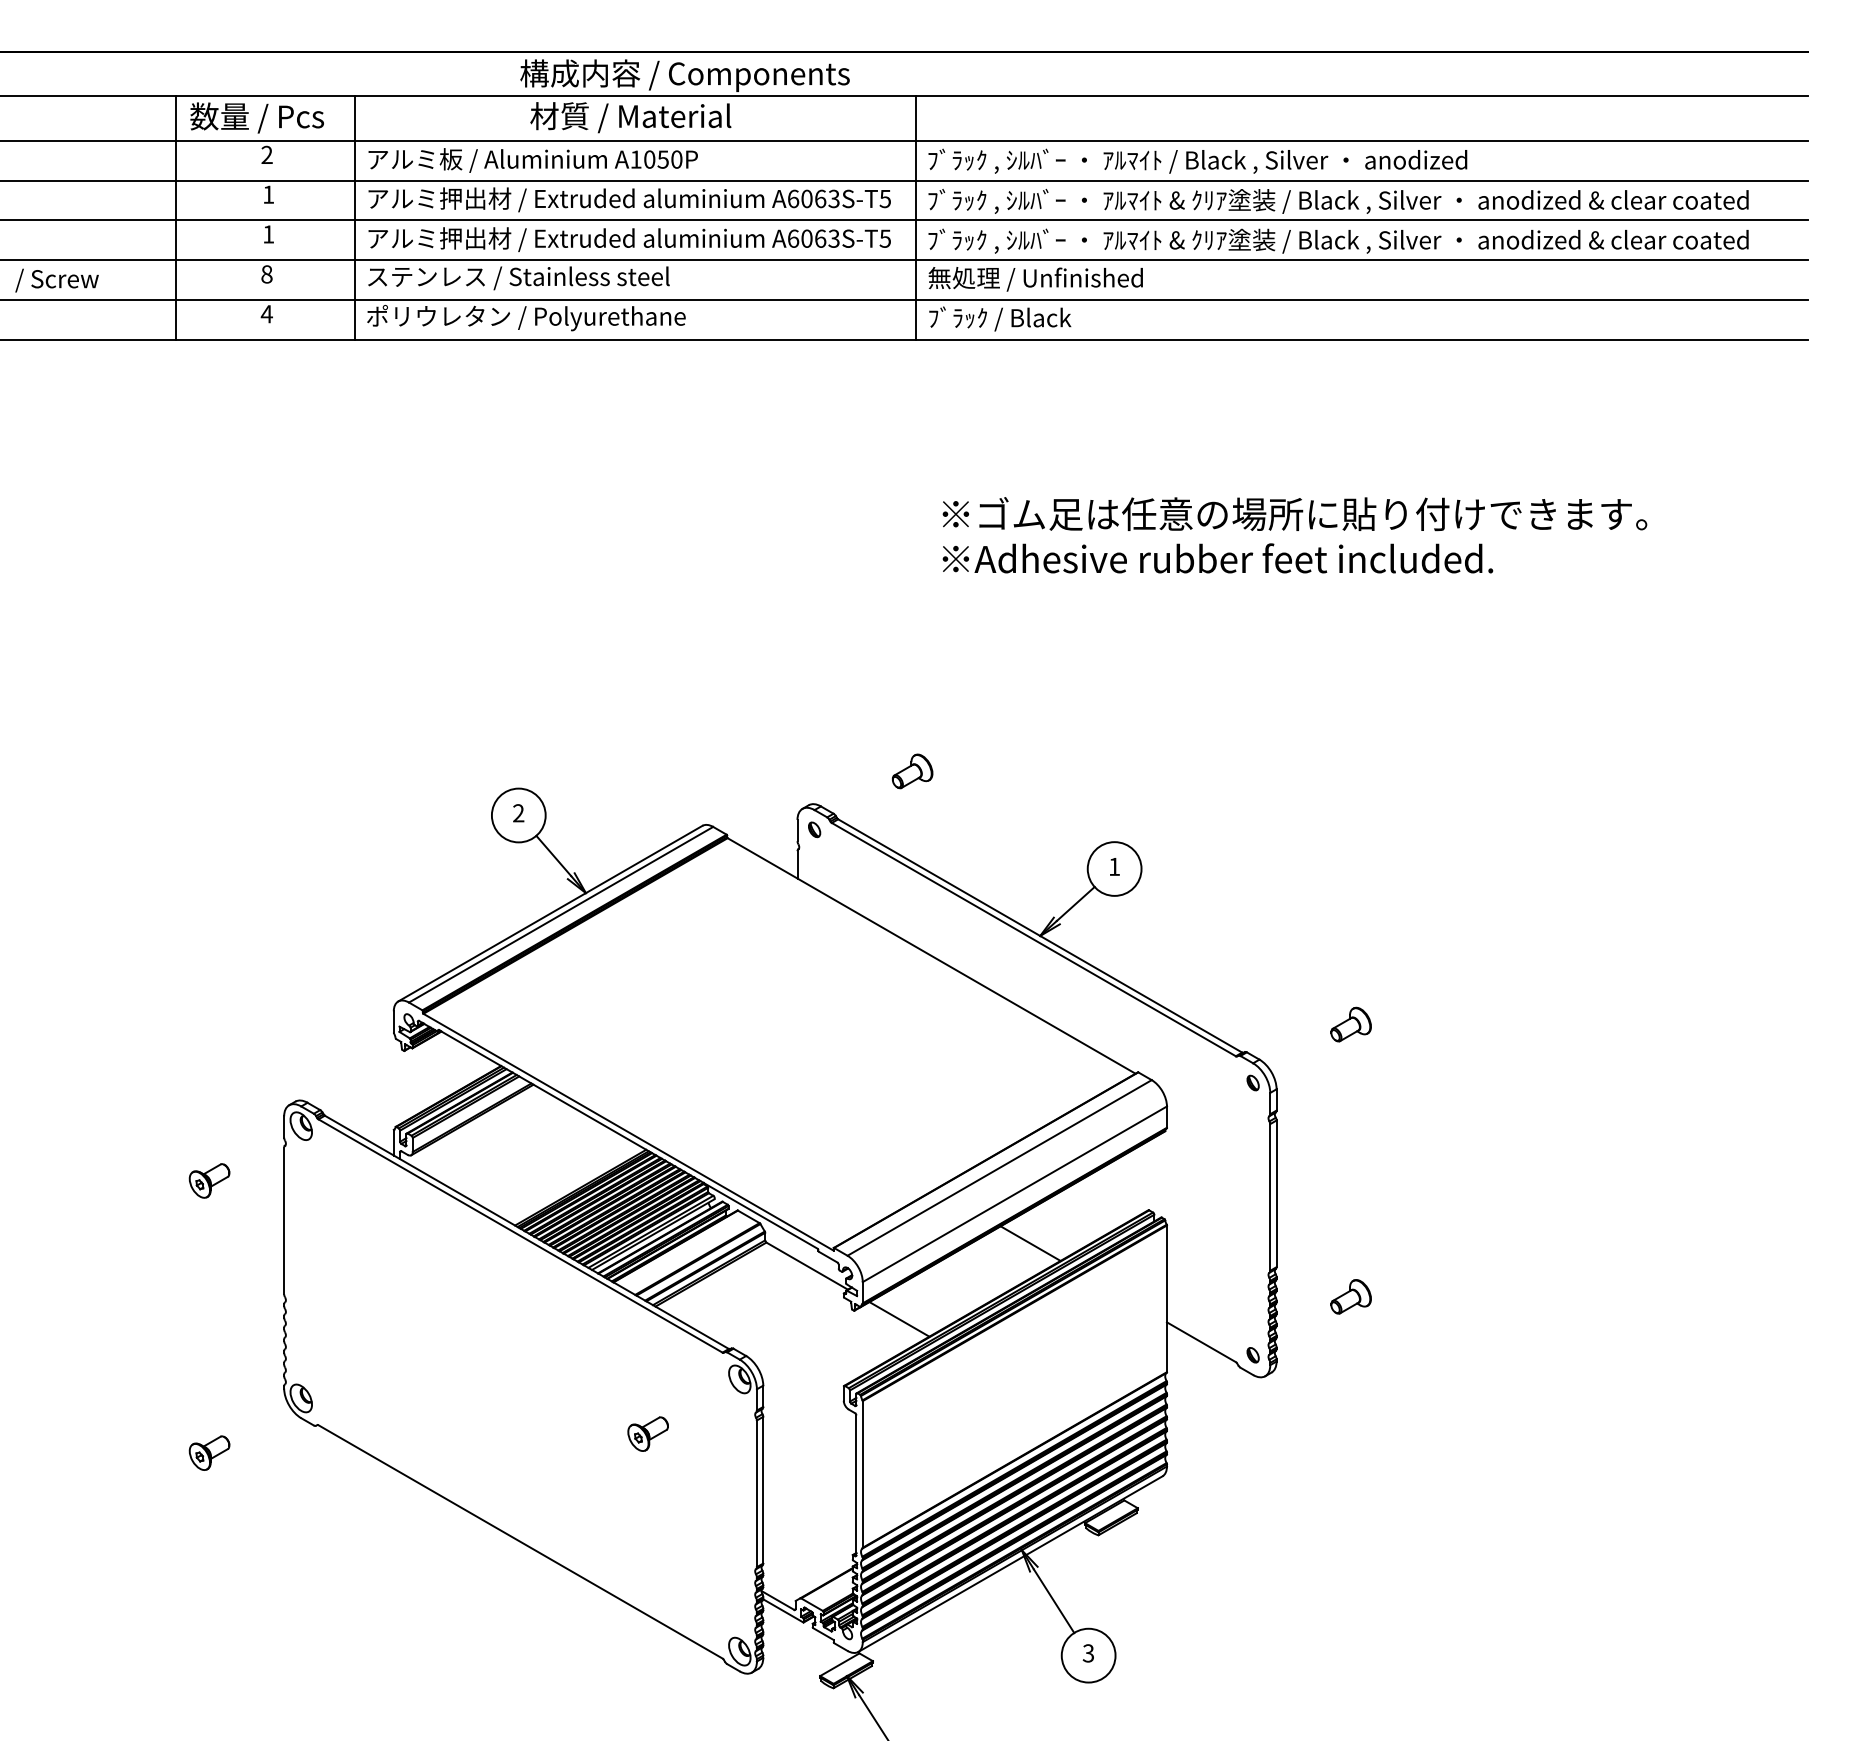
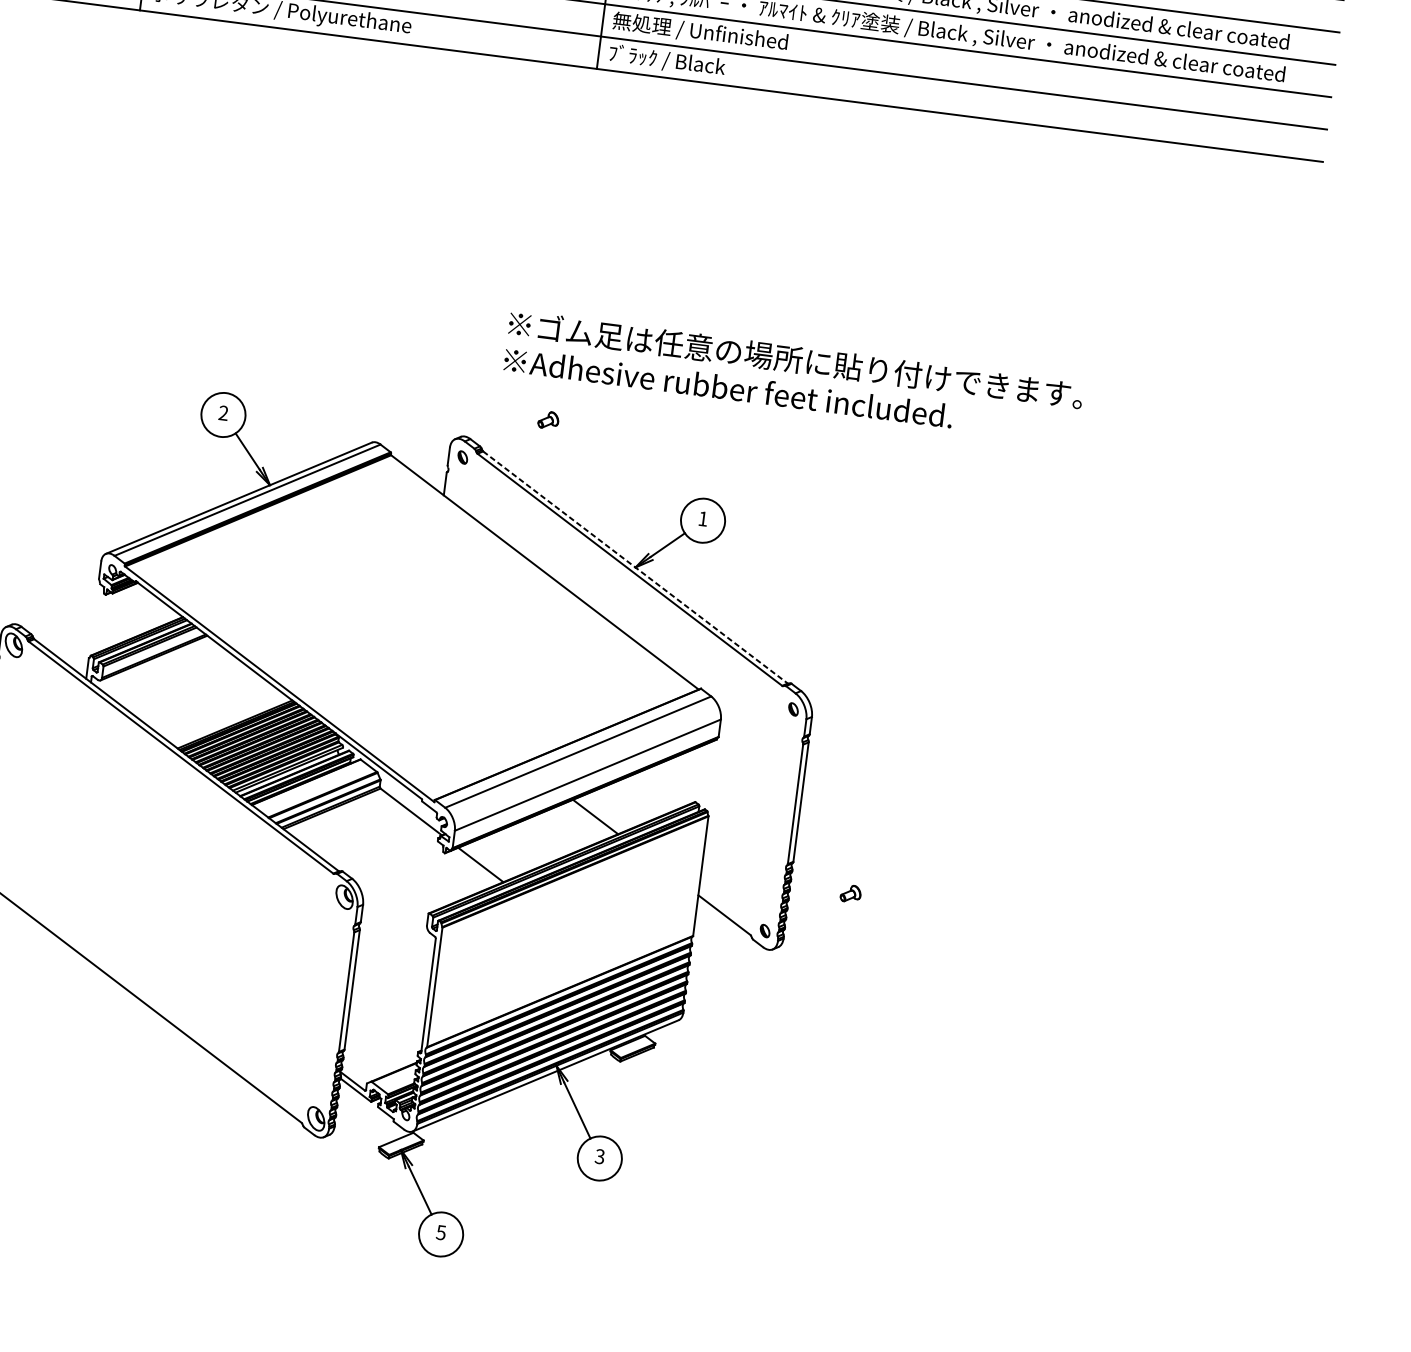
text: (1294, 535) -> (793, 377), moved
part: (912, 771) -> (548, 420), size x0.6
line: (1040, 936) -> (635, 567), solid -> dashed
part: (1350, 1024) -> (878, 671), removed
part: (1350, 1296) -> (850, 893), size x0.6
part: (647, 1433) -> (263, 931), removed

